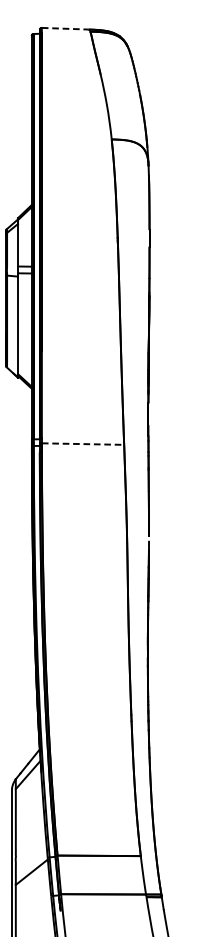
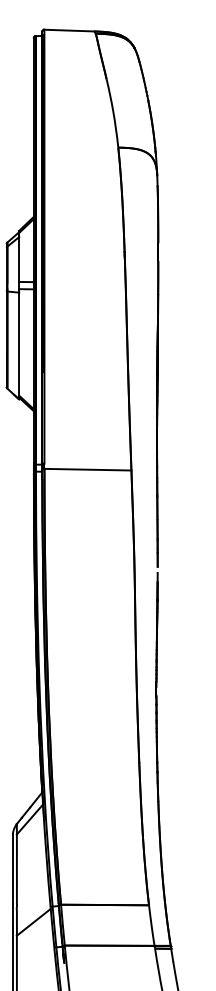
line: (65, 28) -> (69, 30), dashed -> solid
line: (82, 443) -> (87, 469), dashed -> solid

